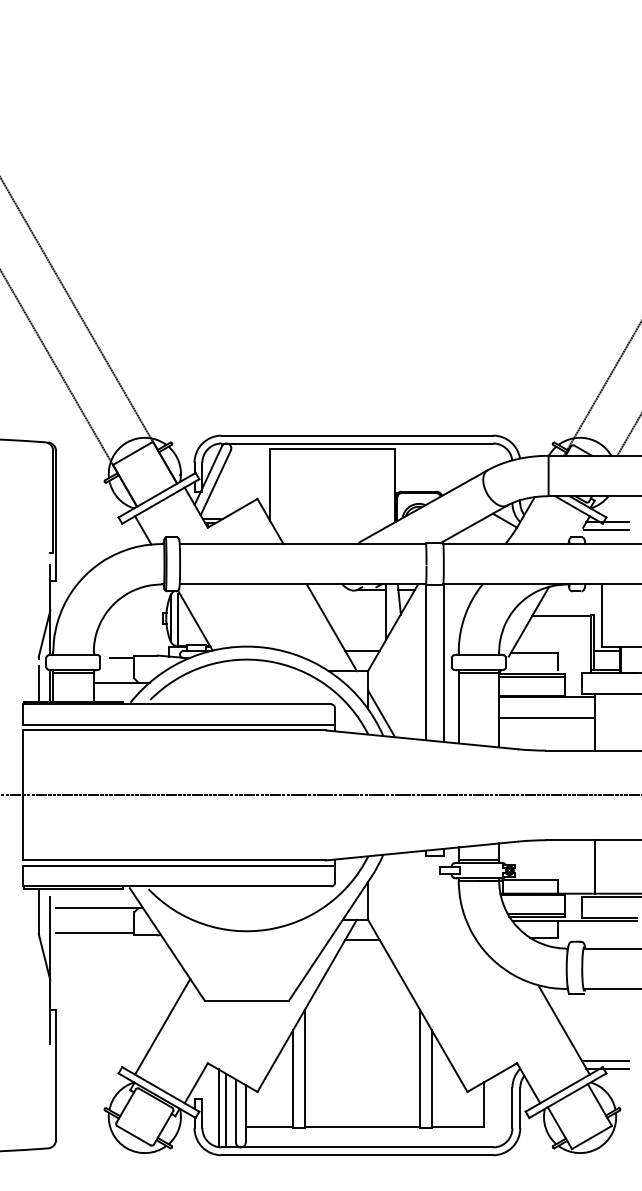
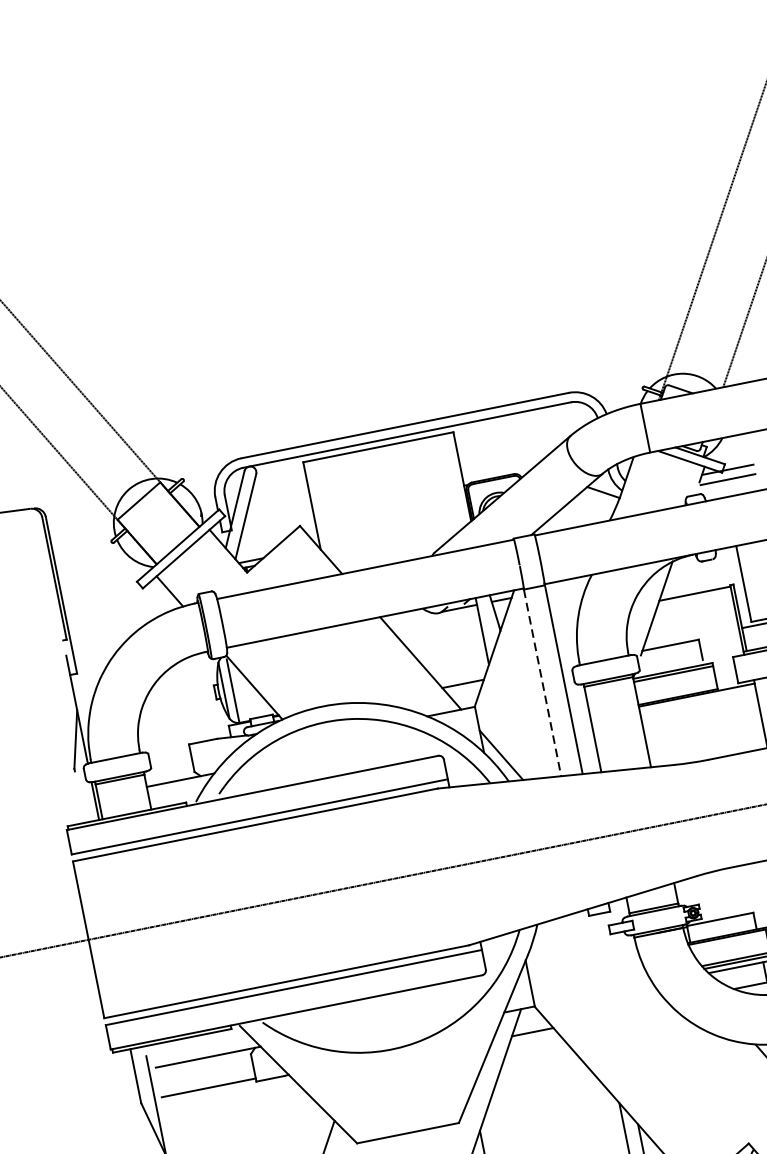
line: (121, 658) -> (174, 751), removed
line: (426, 663) -> (543, 683), solid -> dashed
line: (38, 683) -> (80, 801), removed
line: (547, 717) -> (702, 719), removed

